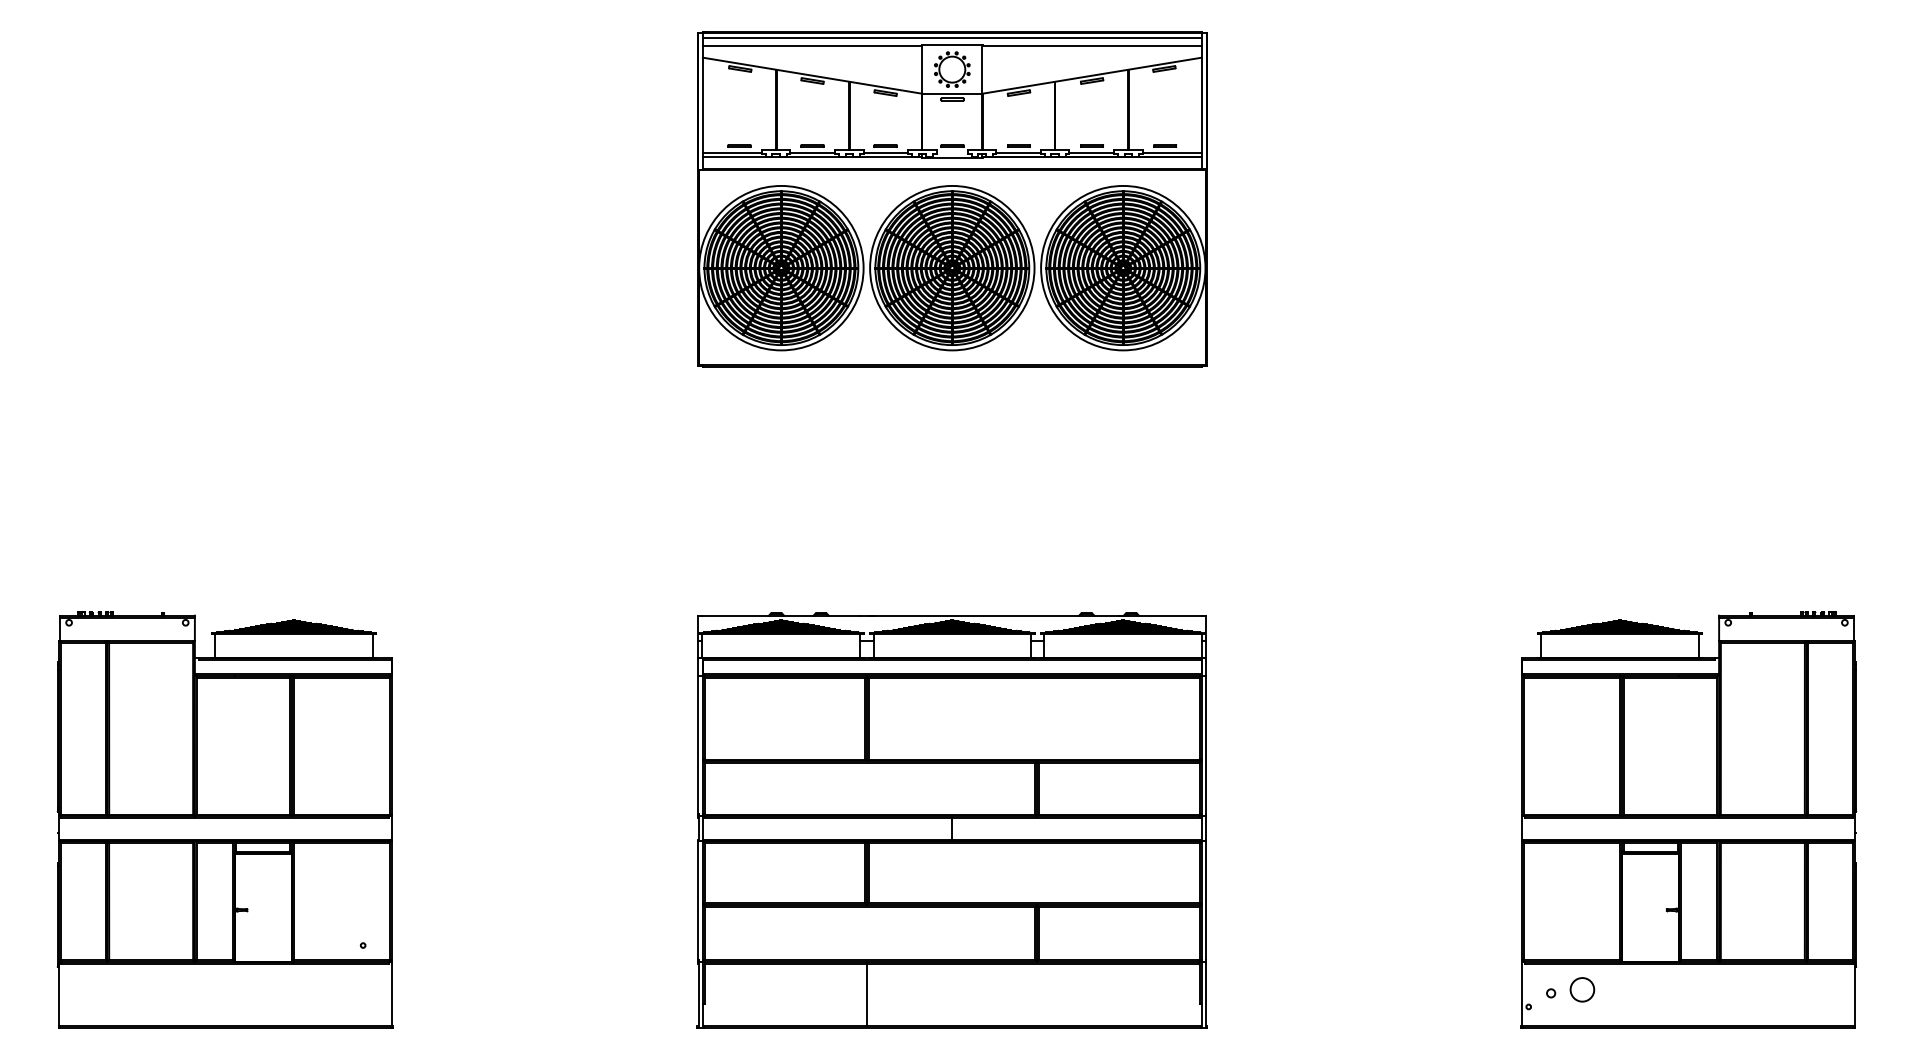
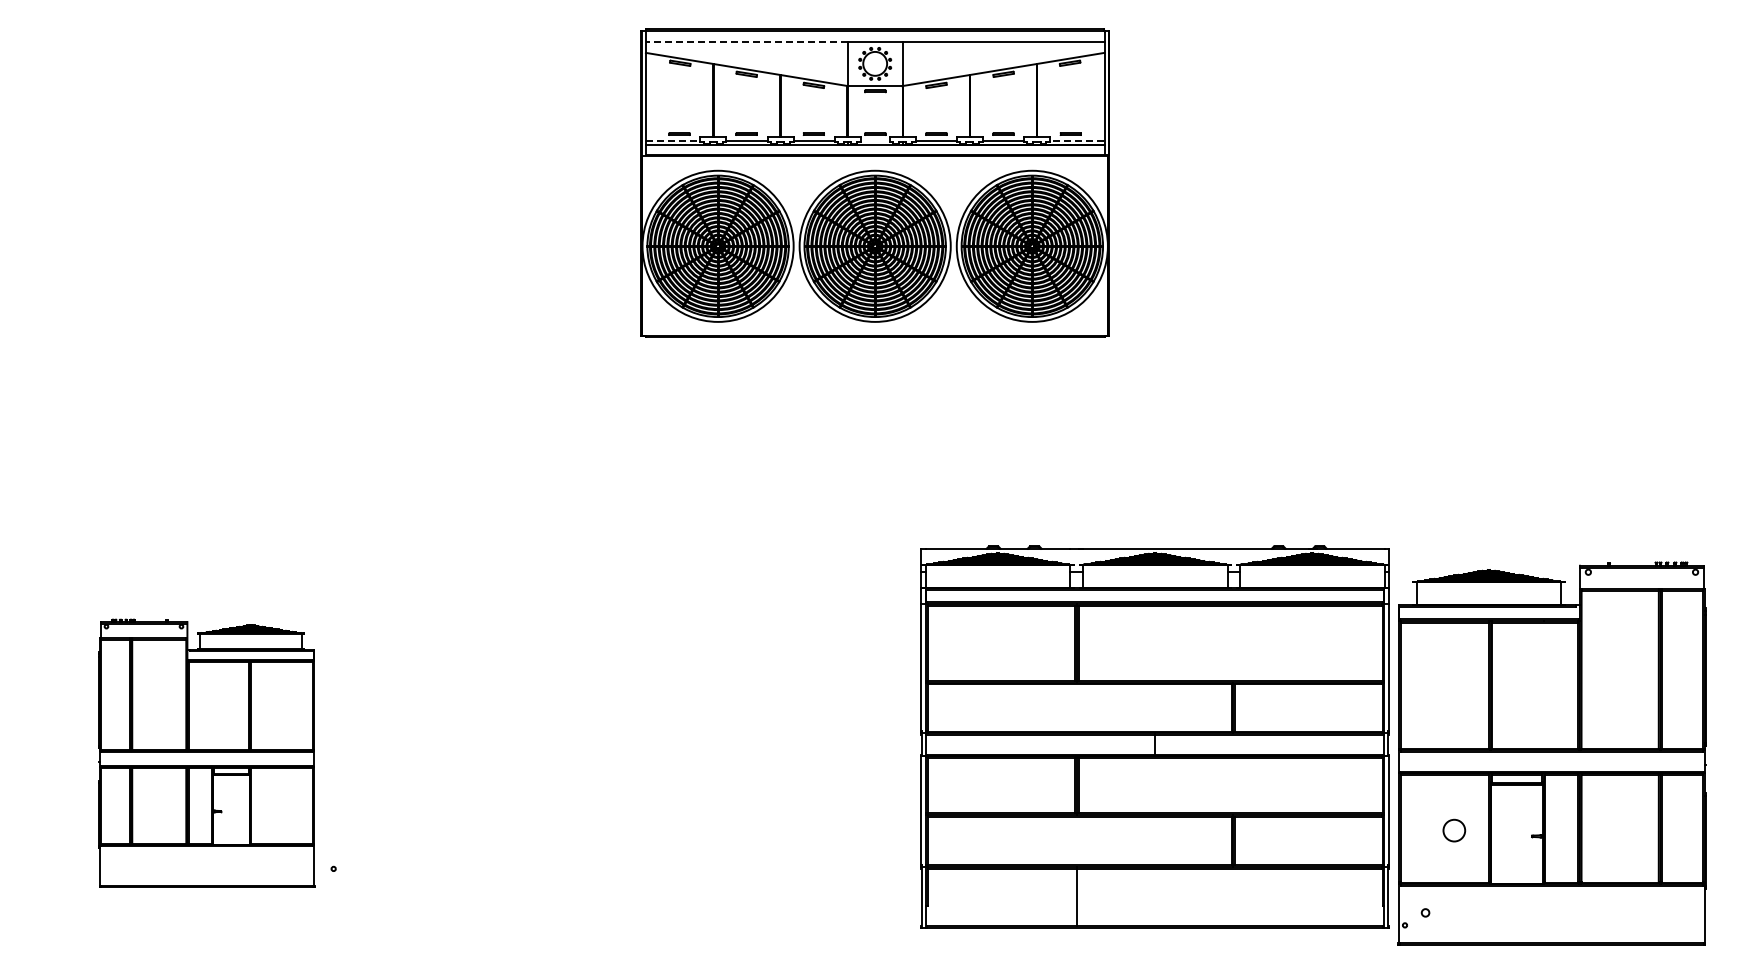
line: (951, 38) -> (874, 35), removed
line: (812, 46) -> (746, 42), solid -> dashed
line: (732, 153) -> (673, 140), solid -> dashed
line: (1171, 153) -> (1076, 140), solid -> dashed
part: (224, 819) -> (206, 753), size x0.7
part: (951, 819) -> (1154, 736), moved
circle: (1582, 989) -> (1454, 830), moved

